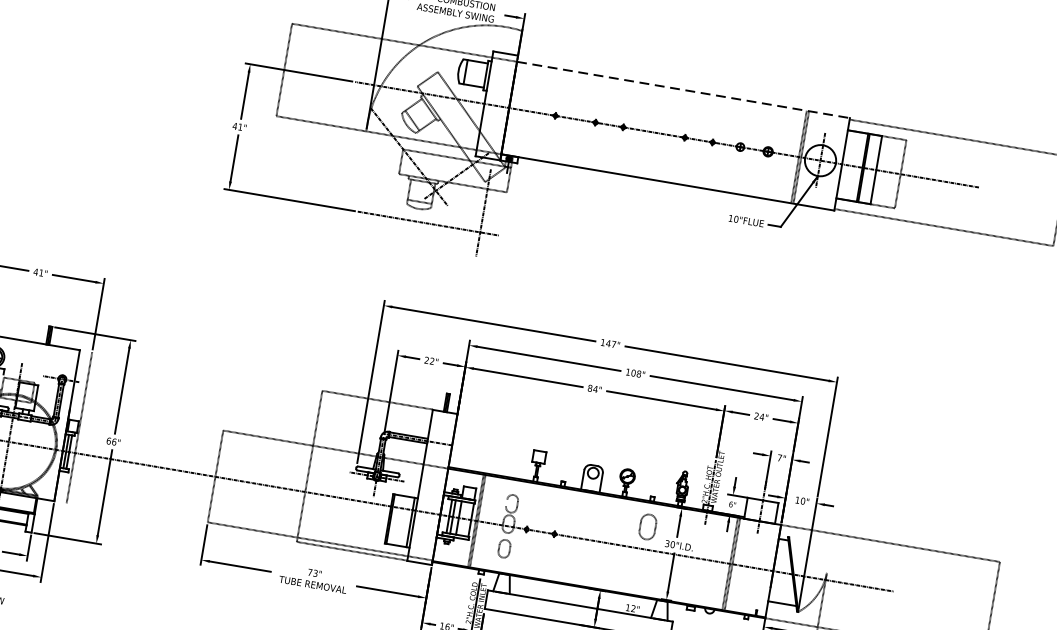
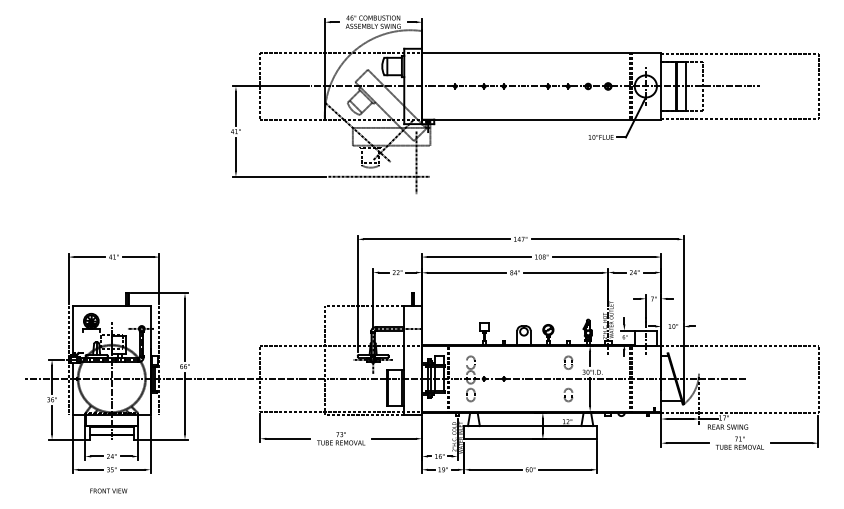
line: (683, 90) -> (541, 53), dashed -> solid
part: (648, 526) -> (568, 362), size x0.71
part: (640, 570) -> (568, 394), added

